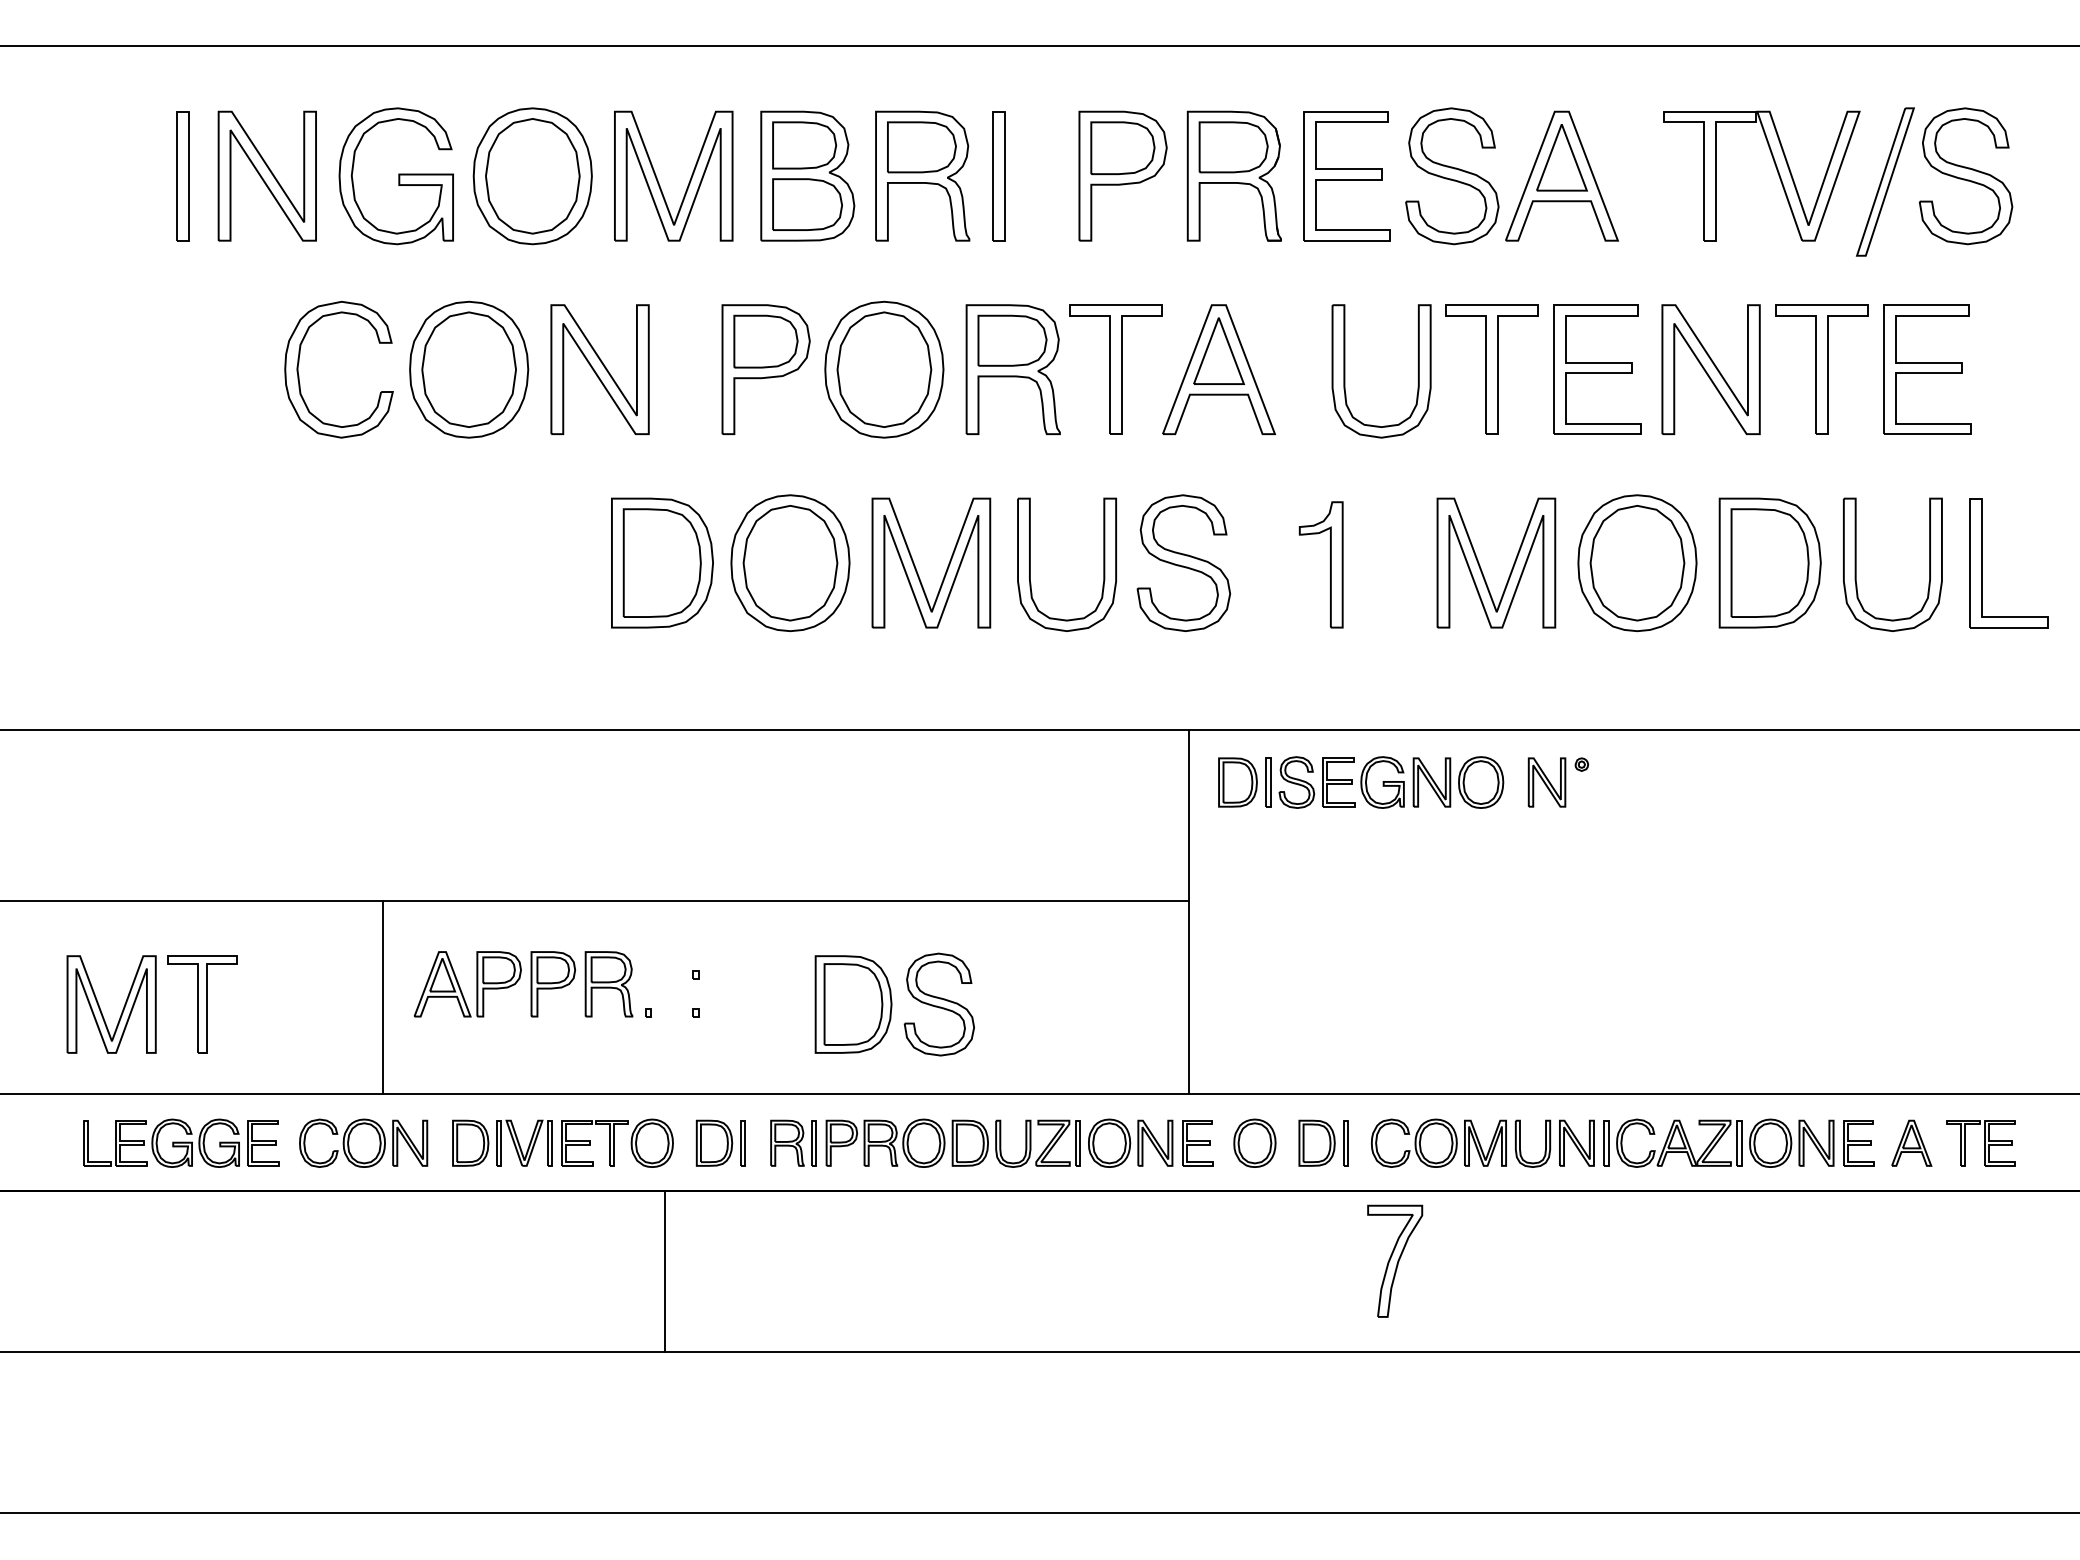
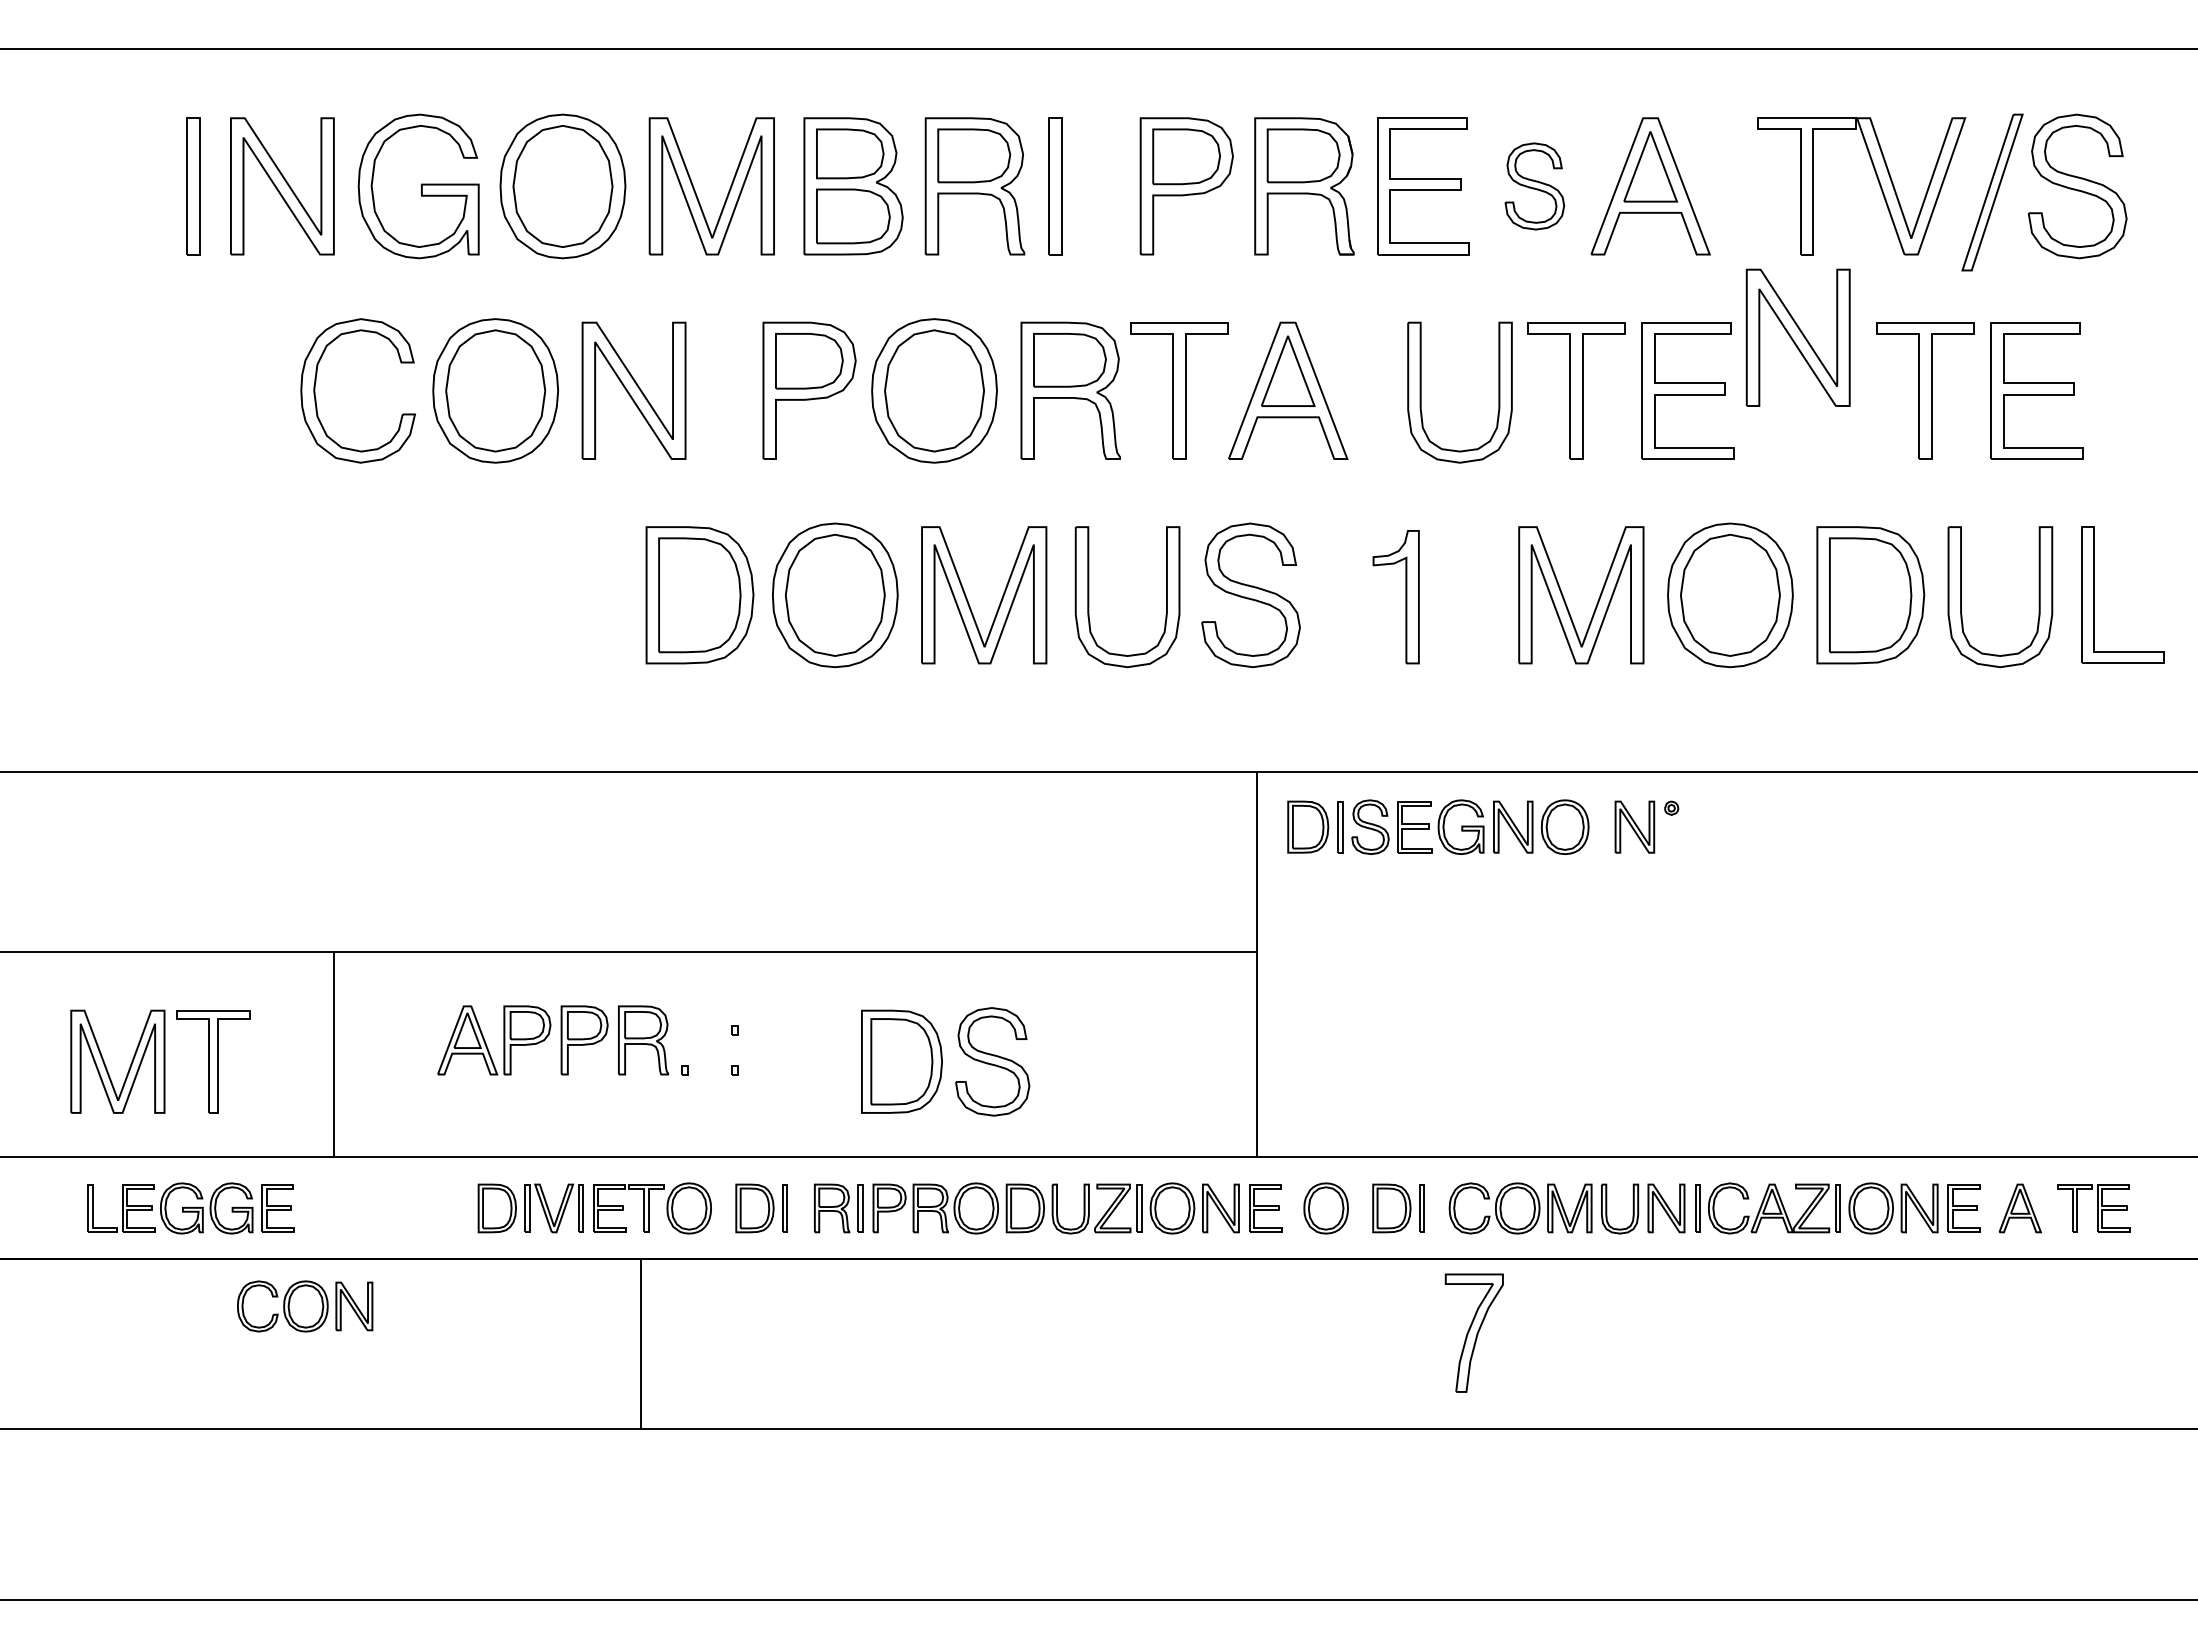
part: (1452, 176) -> (1534, 186), size x0.6
part: (1710, 369) -> (1797, 337), moved
line: (382, 997) -> (334, 1054), moved
part: (363, 1143) -> (305, 1306), moved
line: (664, 1271) -> (640, 1343), moved

